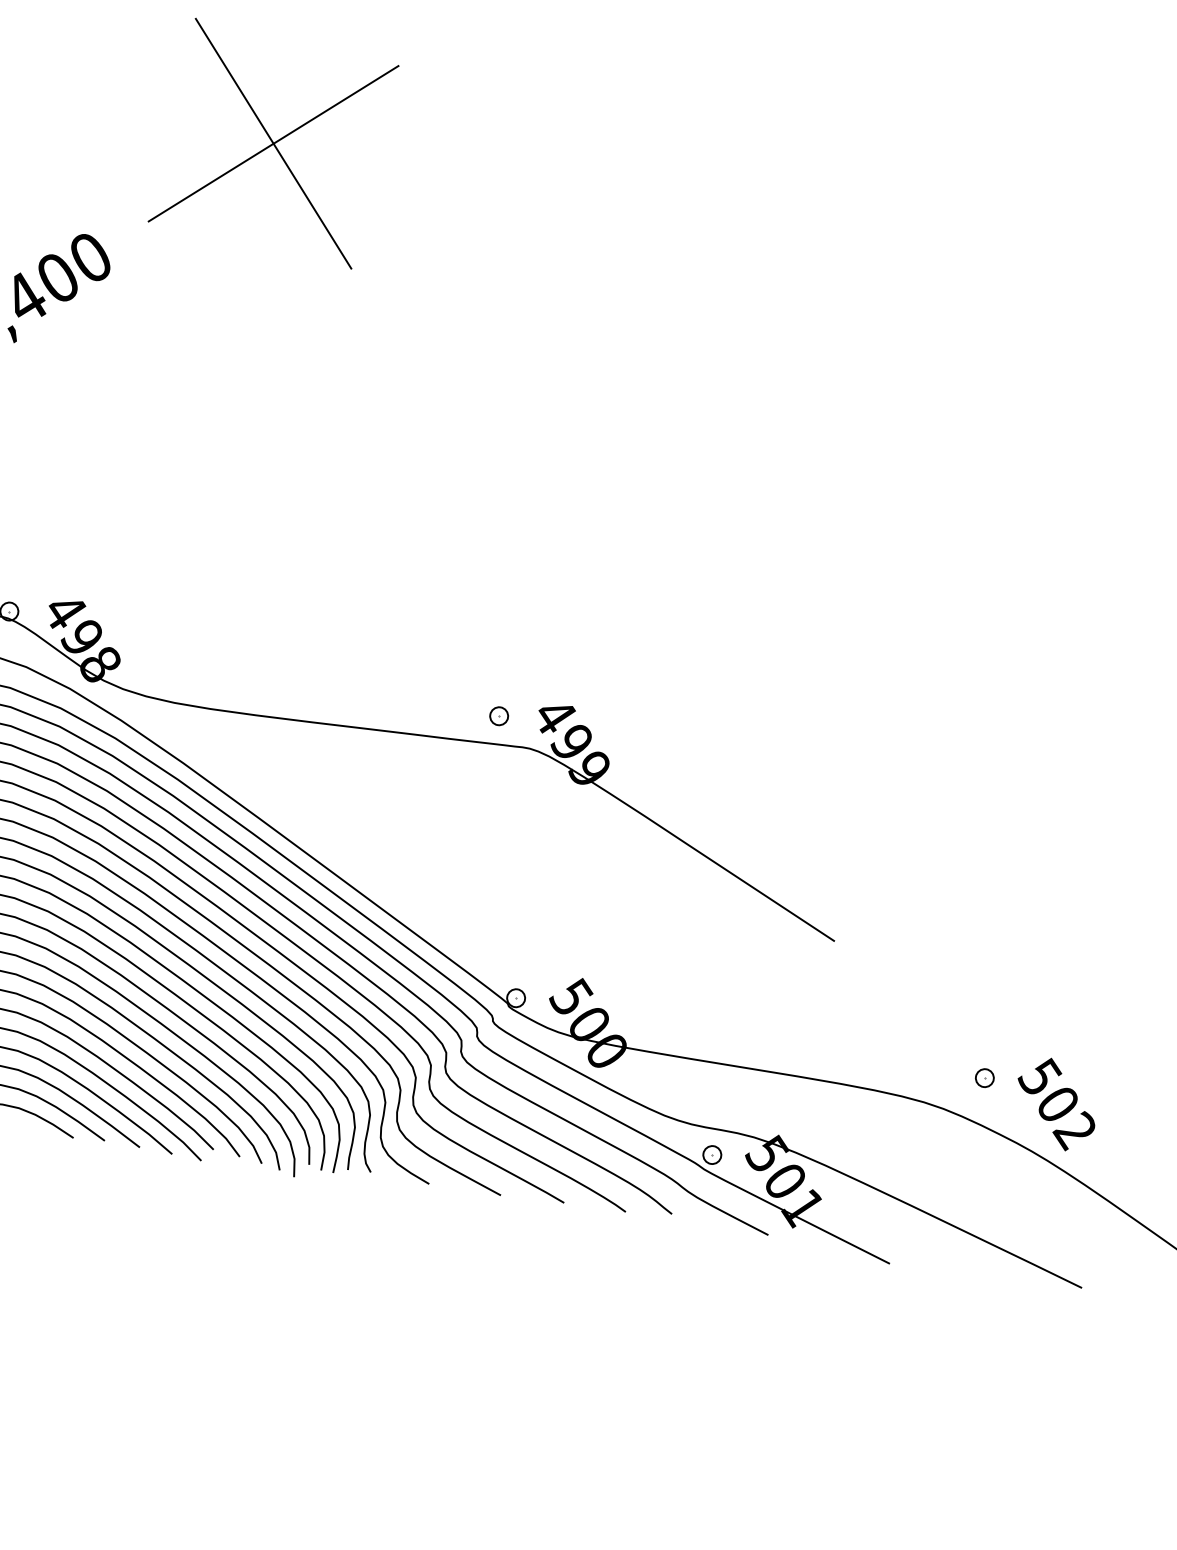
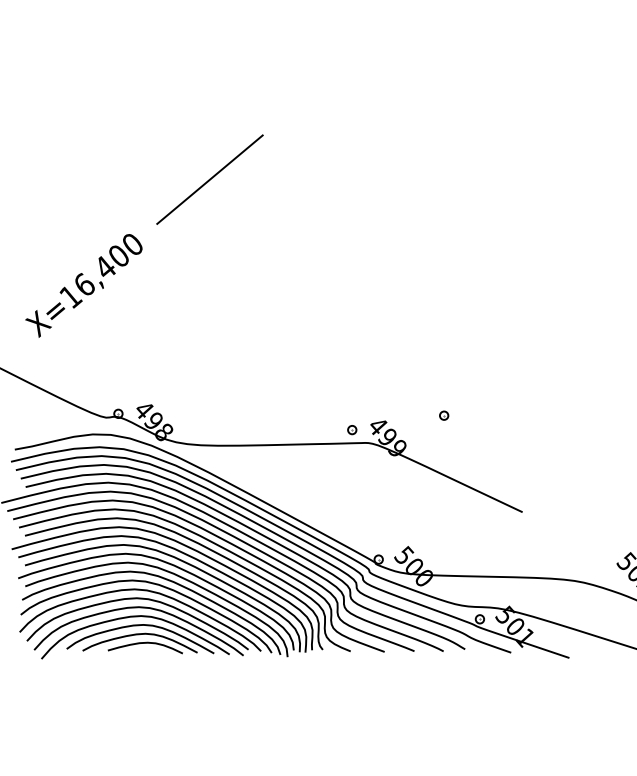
line: (272, 143) -> (209, 179), removed
part: (985, 1077) -> (444, 415), moved

